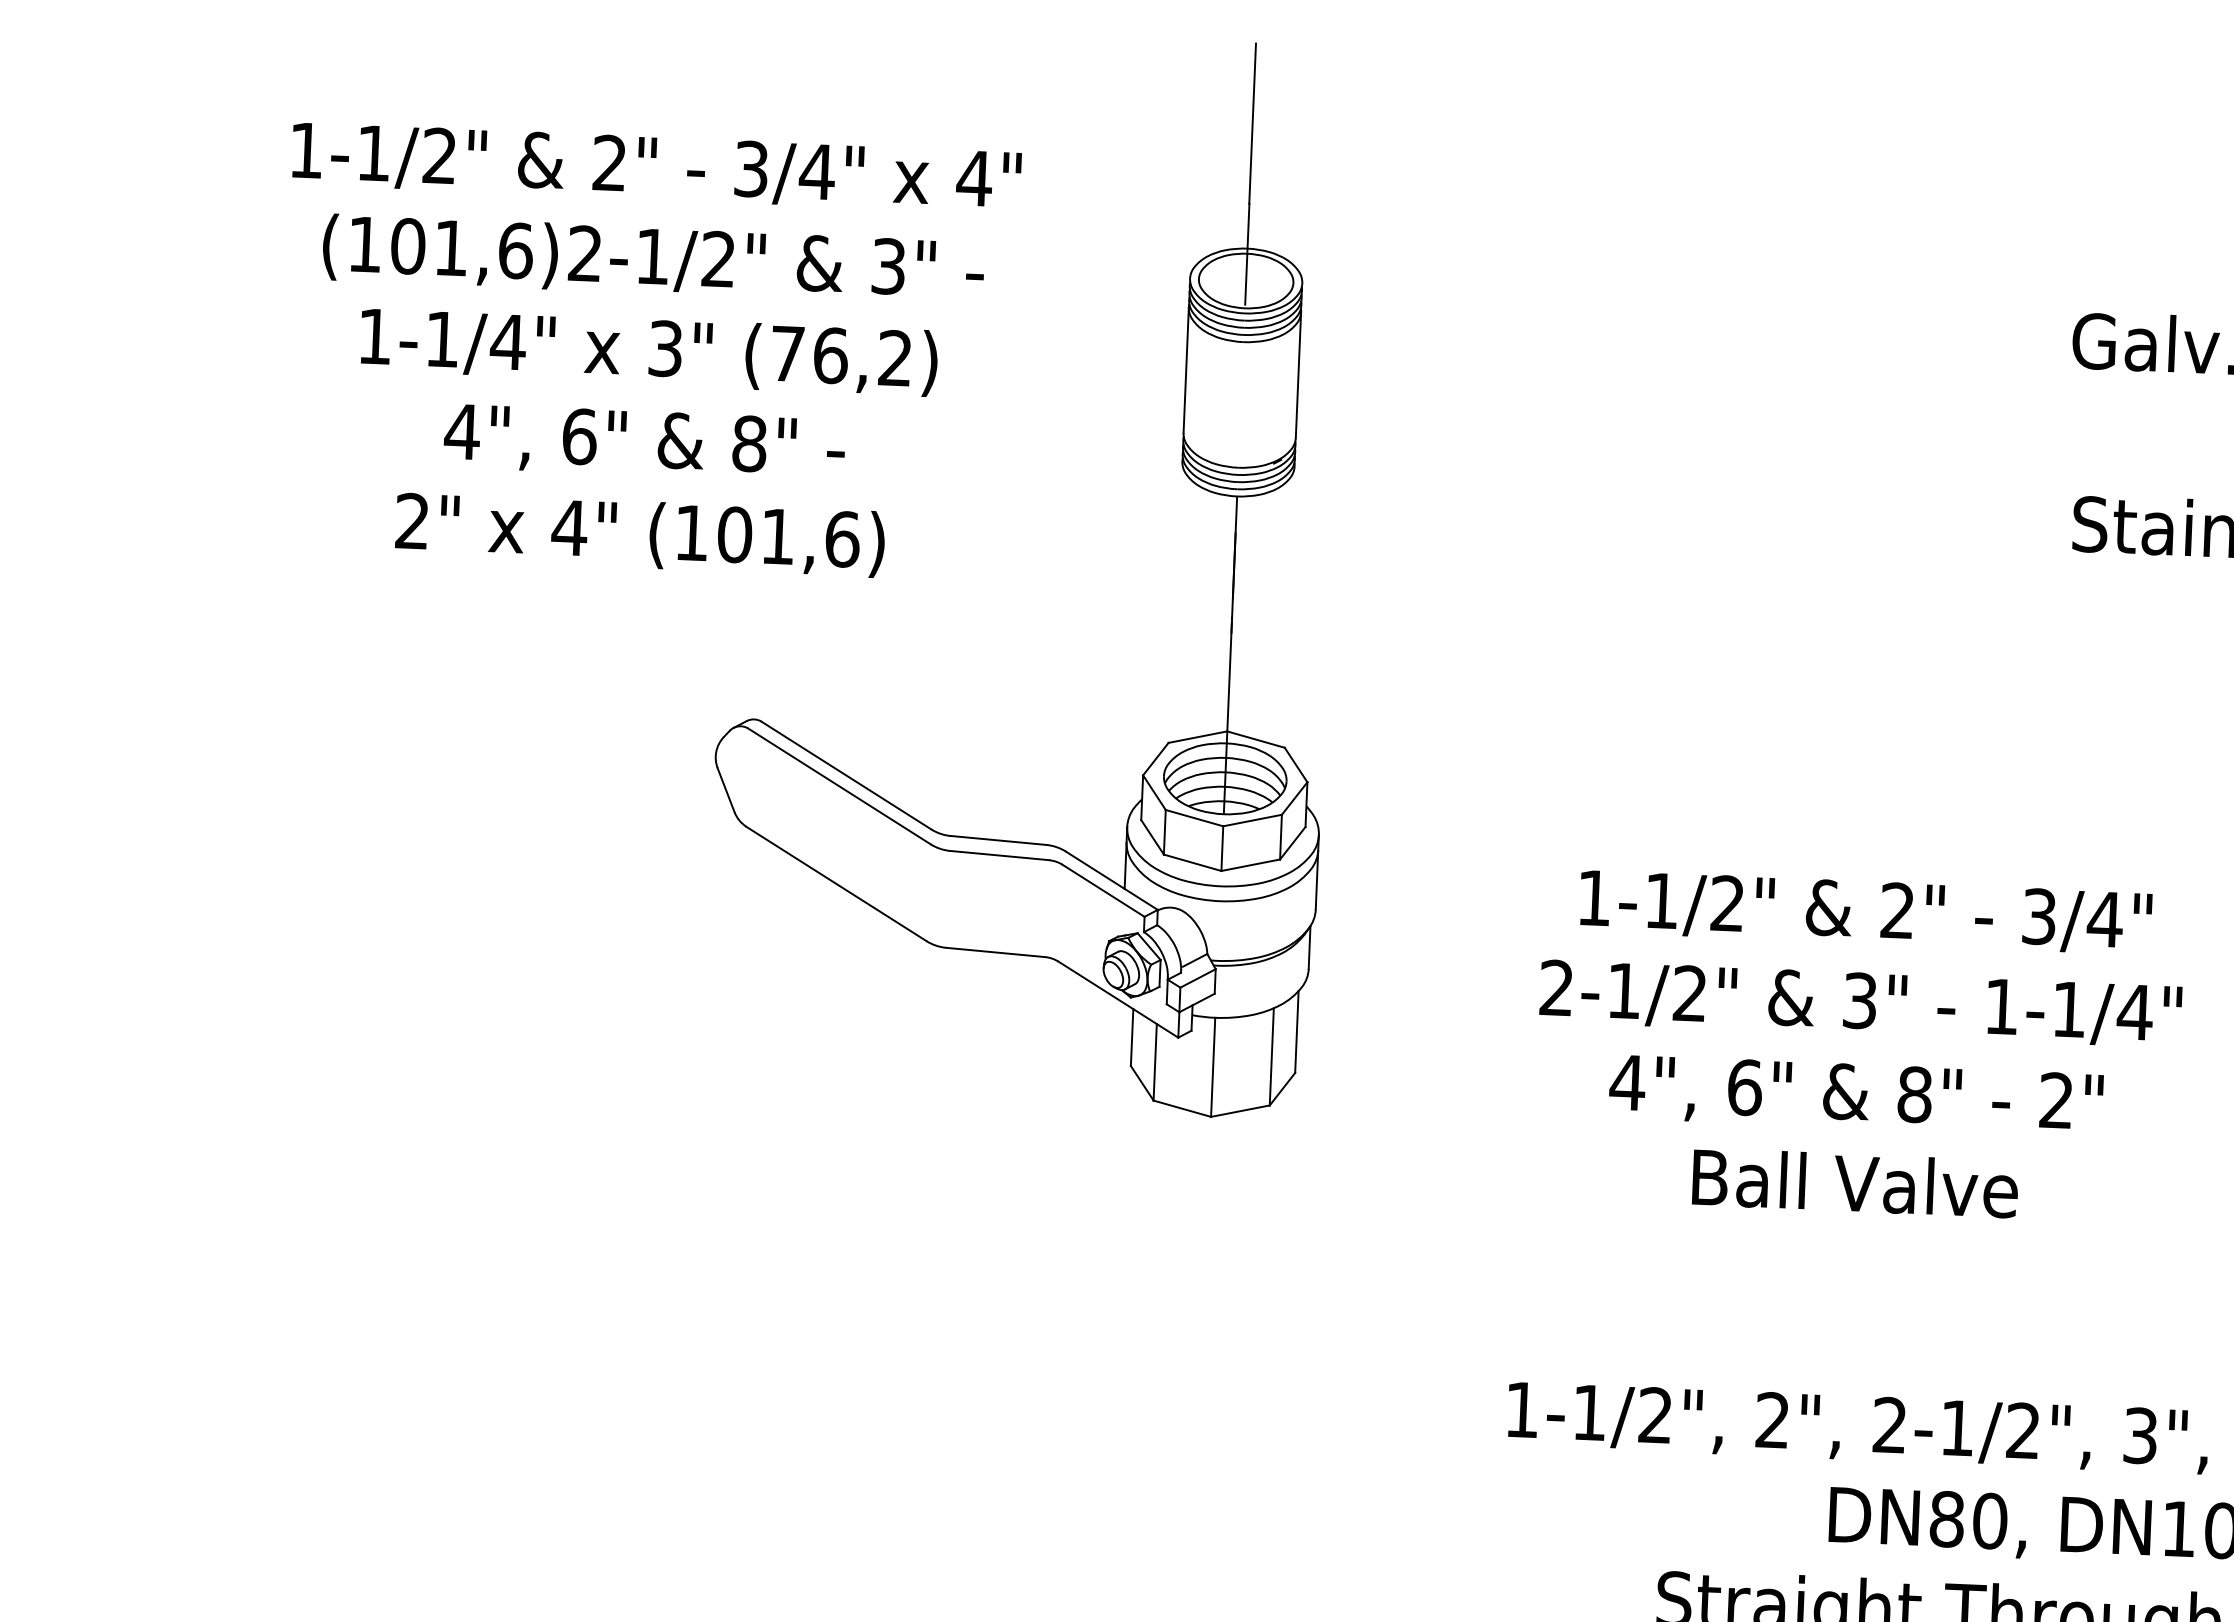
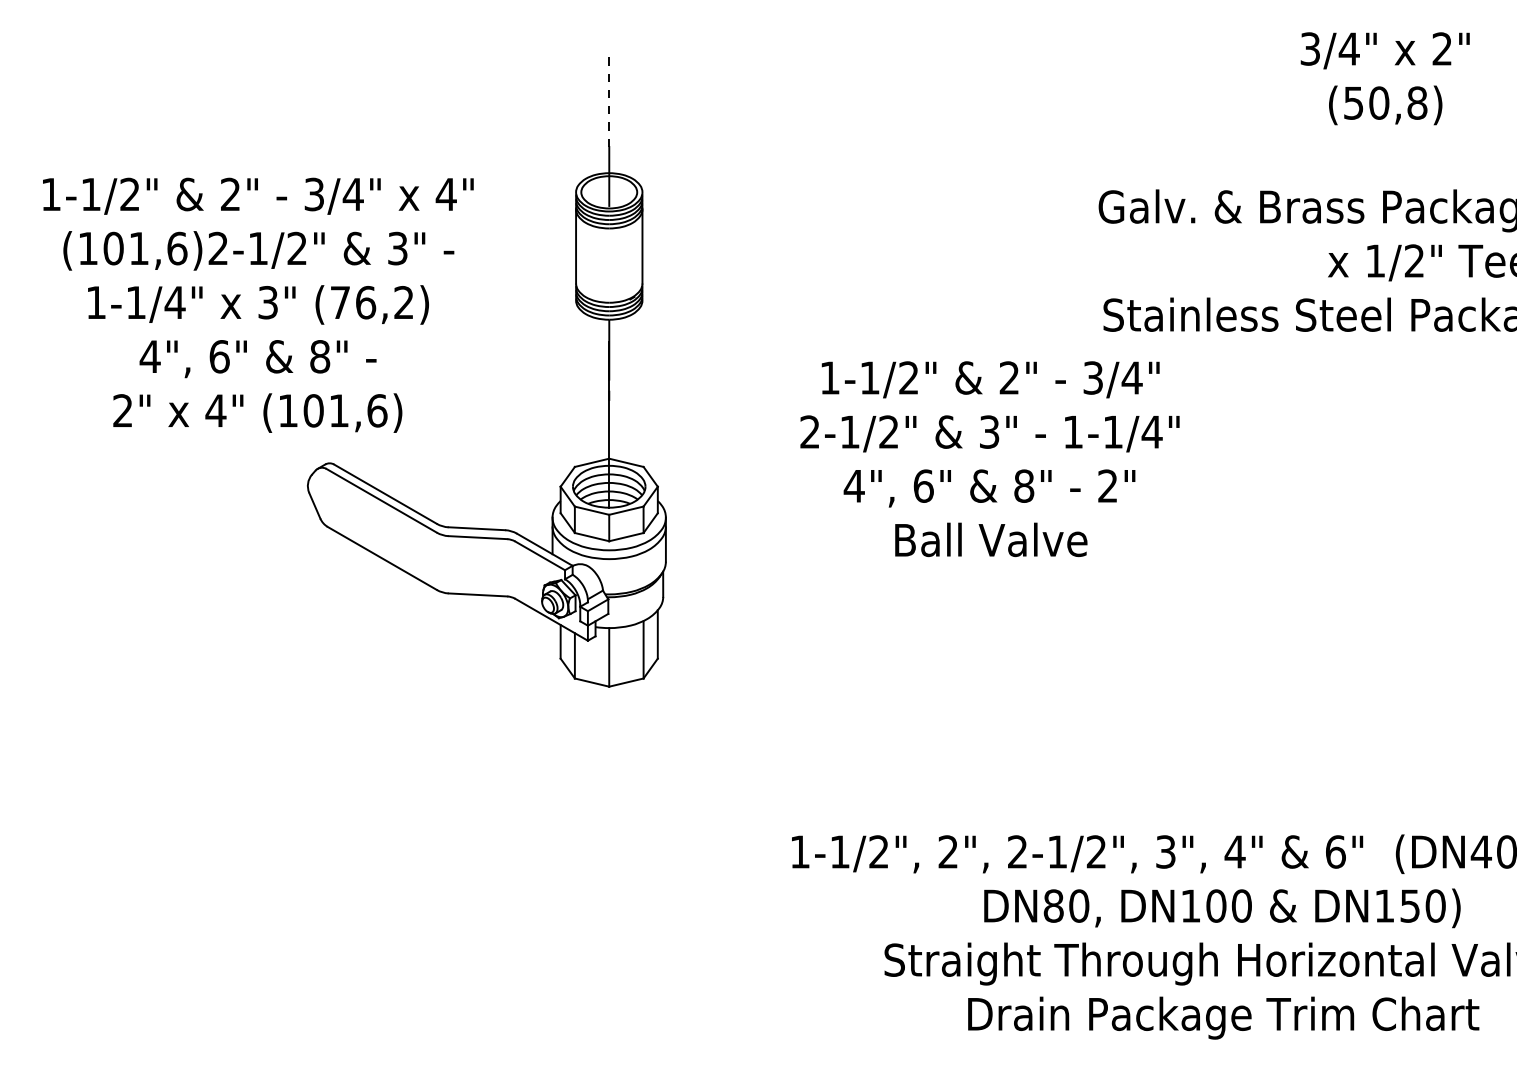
line: (1253, 122) -> (609, 98), solid -> dashed
text: (649, 351) -> (258, 304), moved
text: (1858, 1047) -> (989, 459), moved

